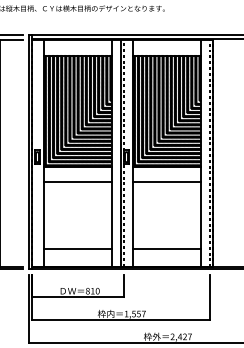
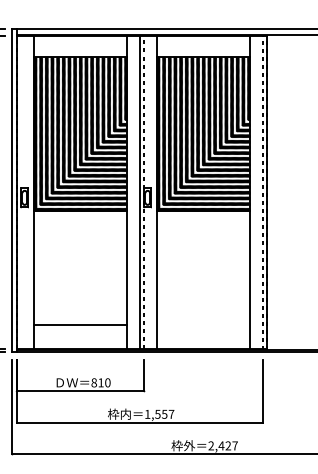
line: (77, 181) -> (79, 231), removed
line: (166, 181) -> (202, 231), removed
line: (166, 249) -> (202, 325), removed

